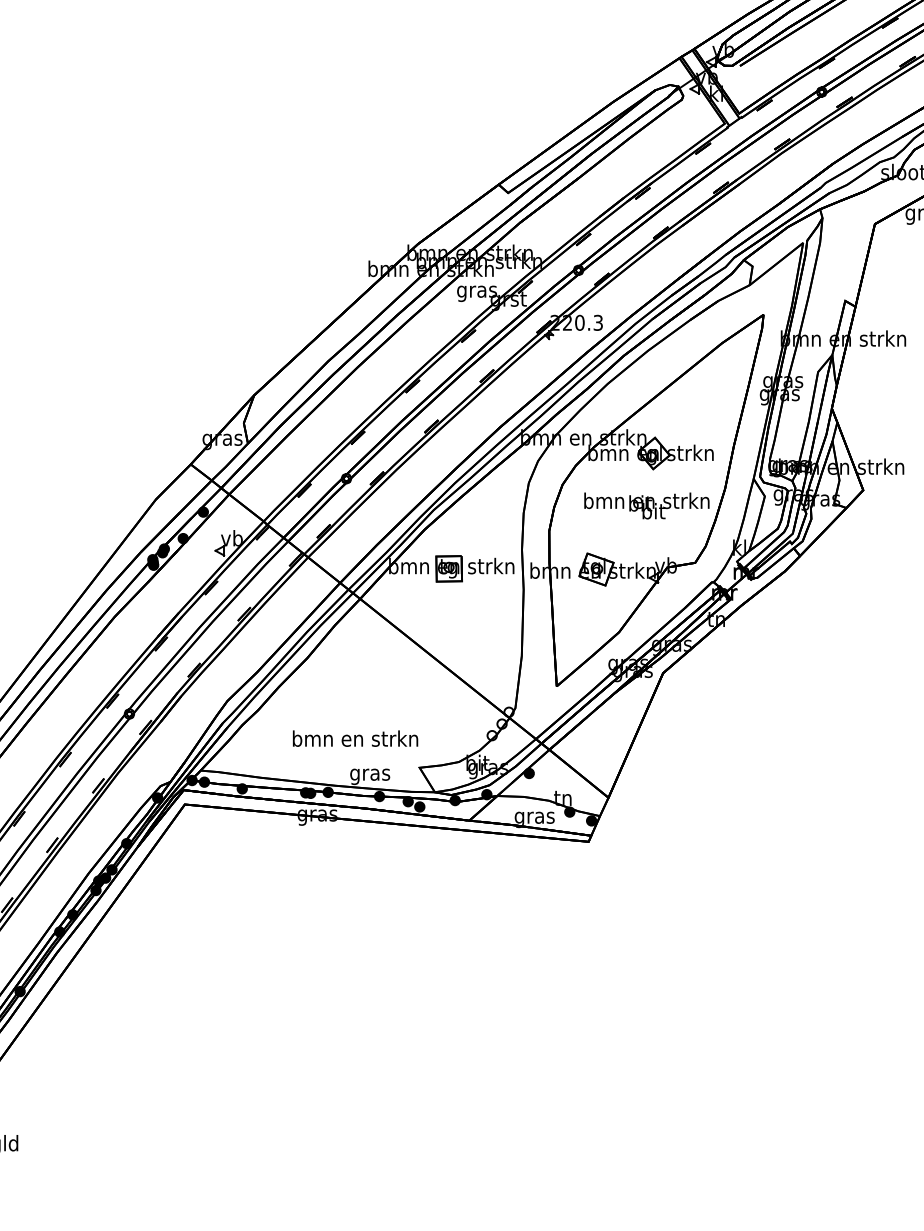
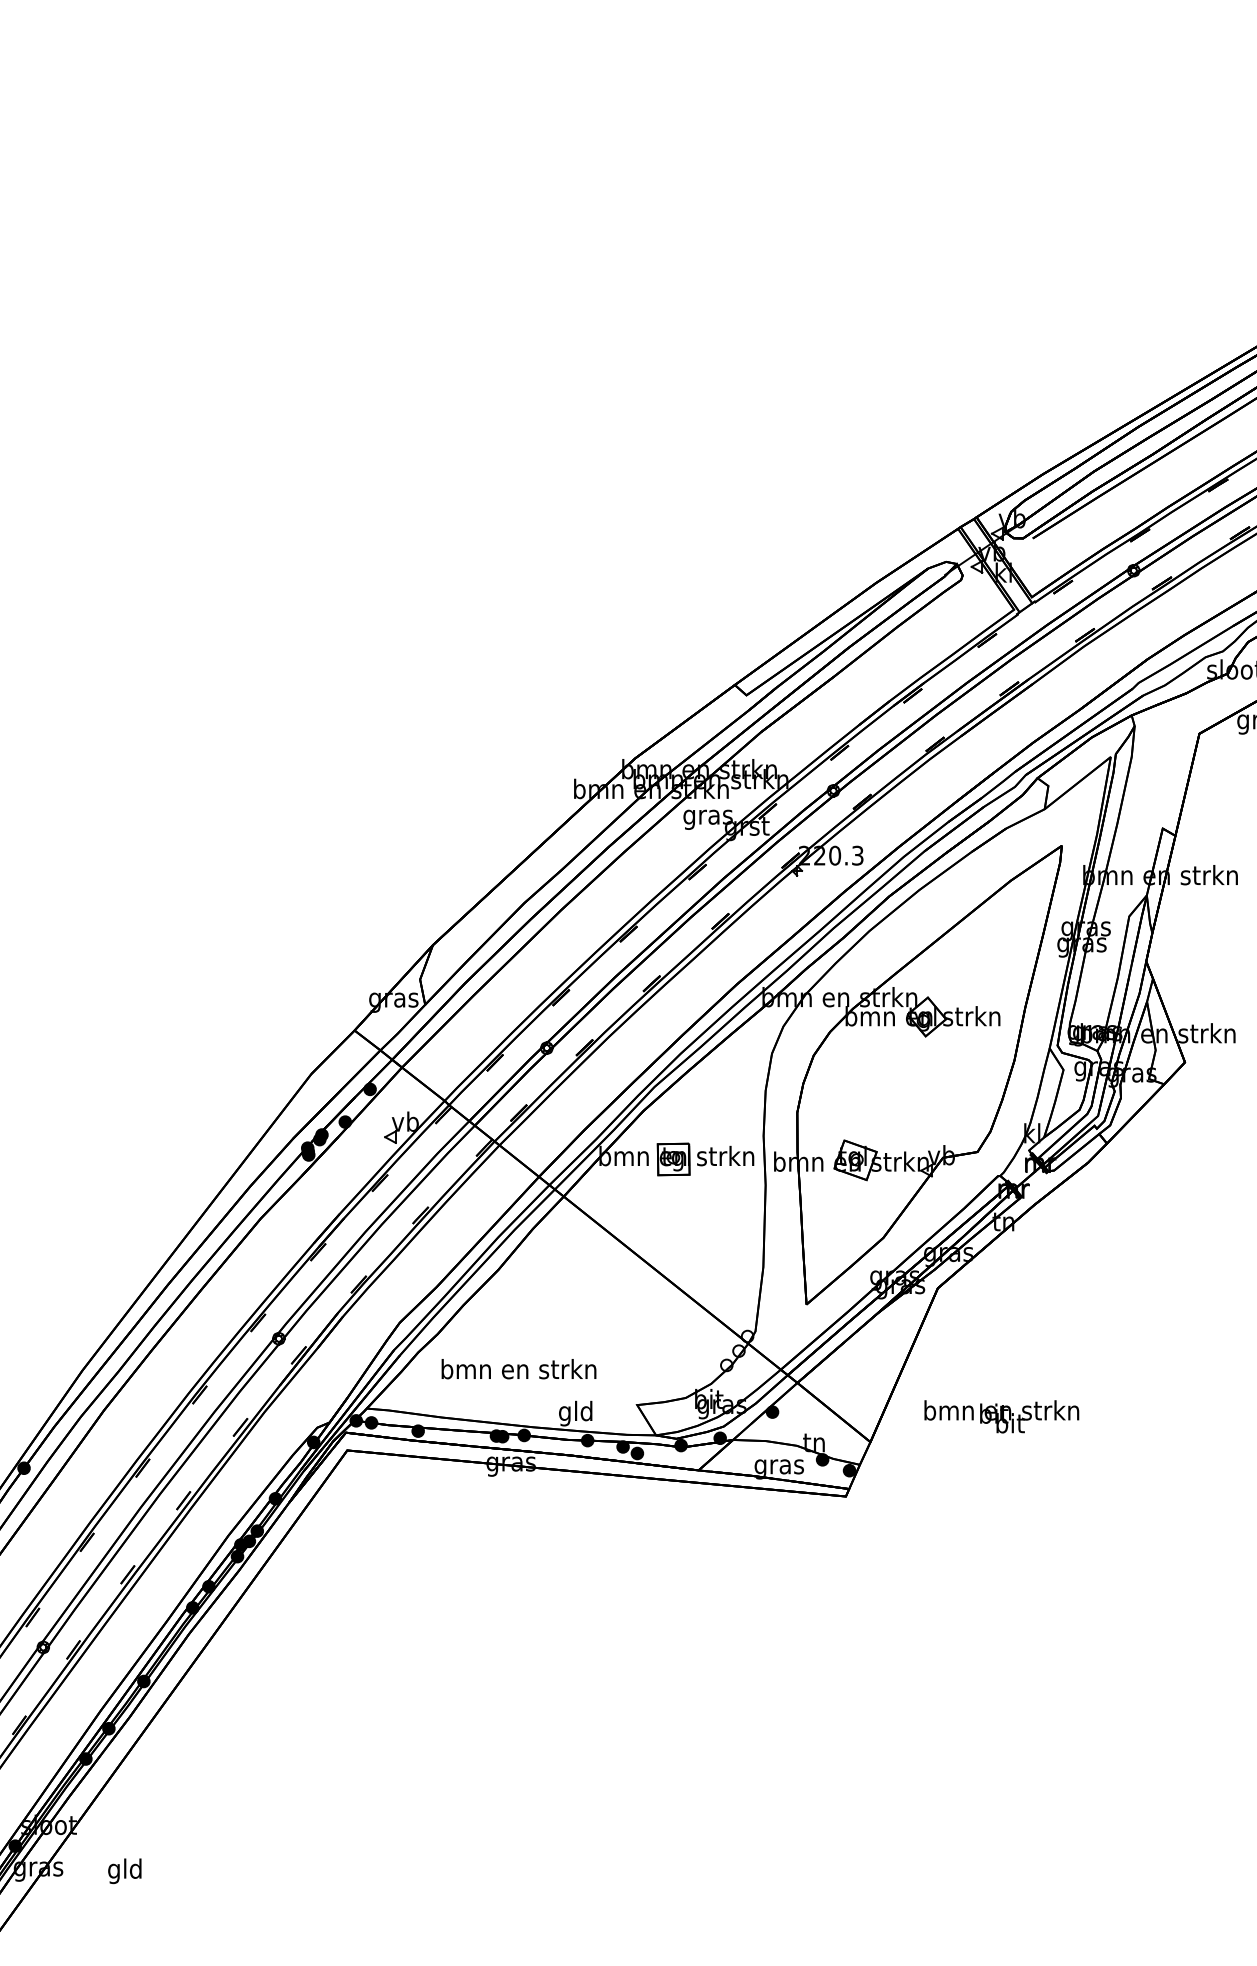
text: (646, 505) -> (1001, 1416), moved
text: (355, 738) -> (518, 1369), moved
text: (369, 774) -> (575, 1413), gras -> gld

